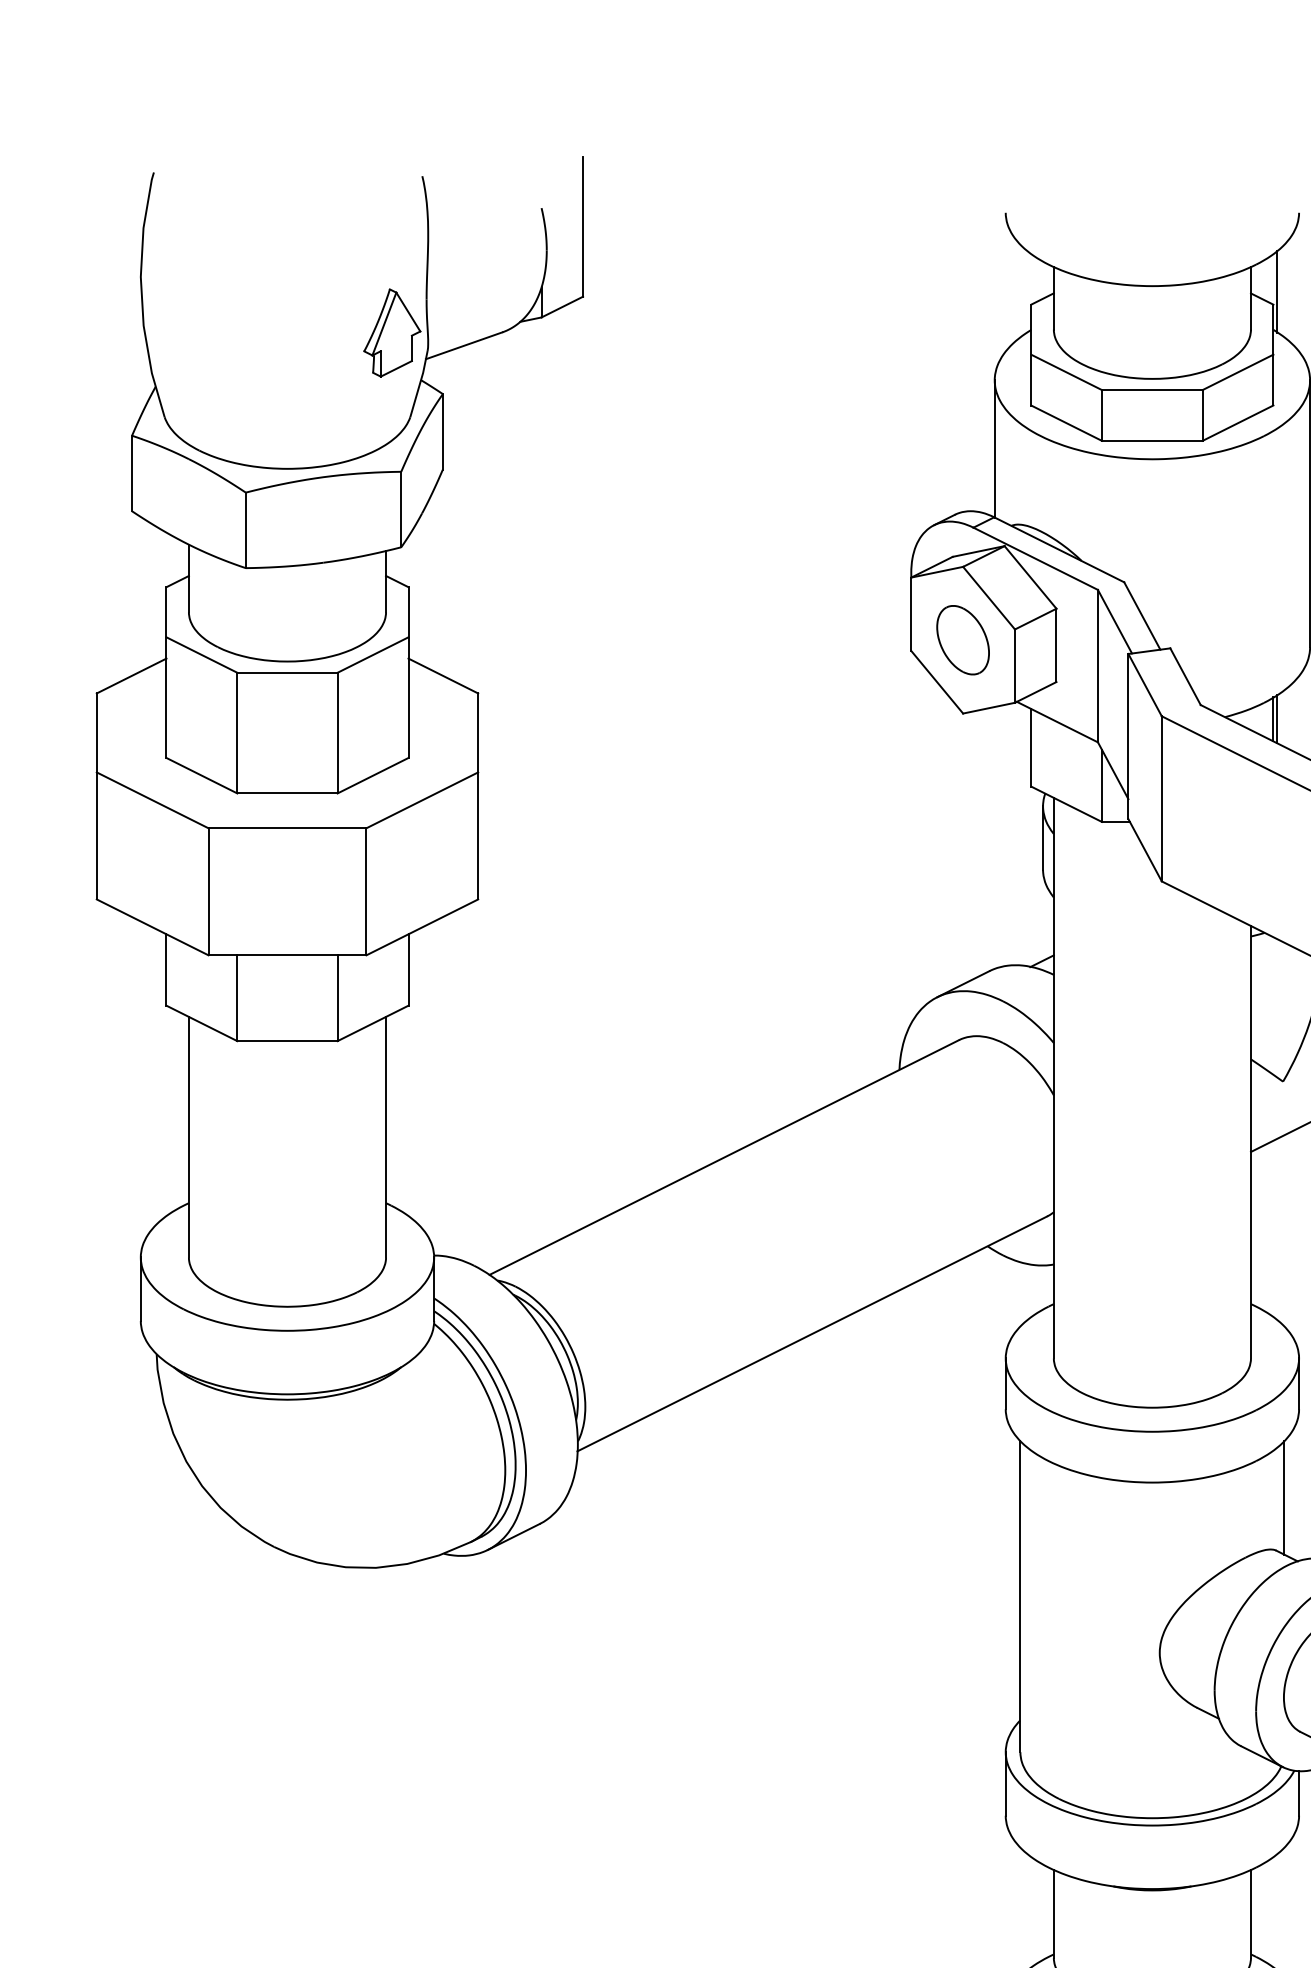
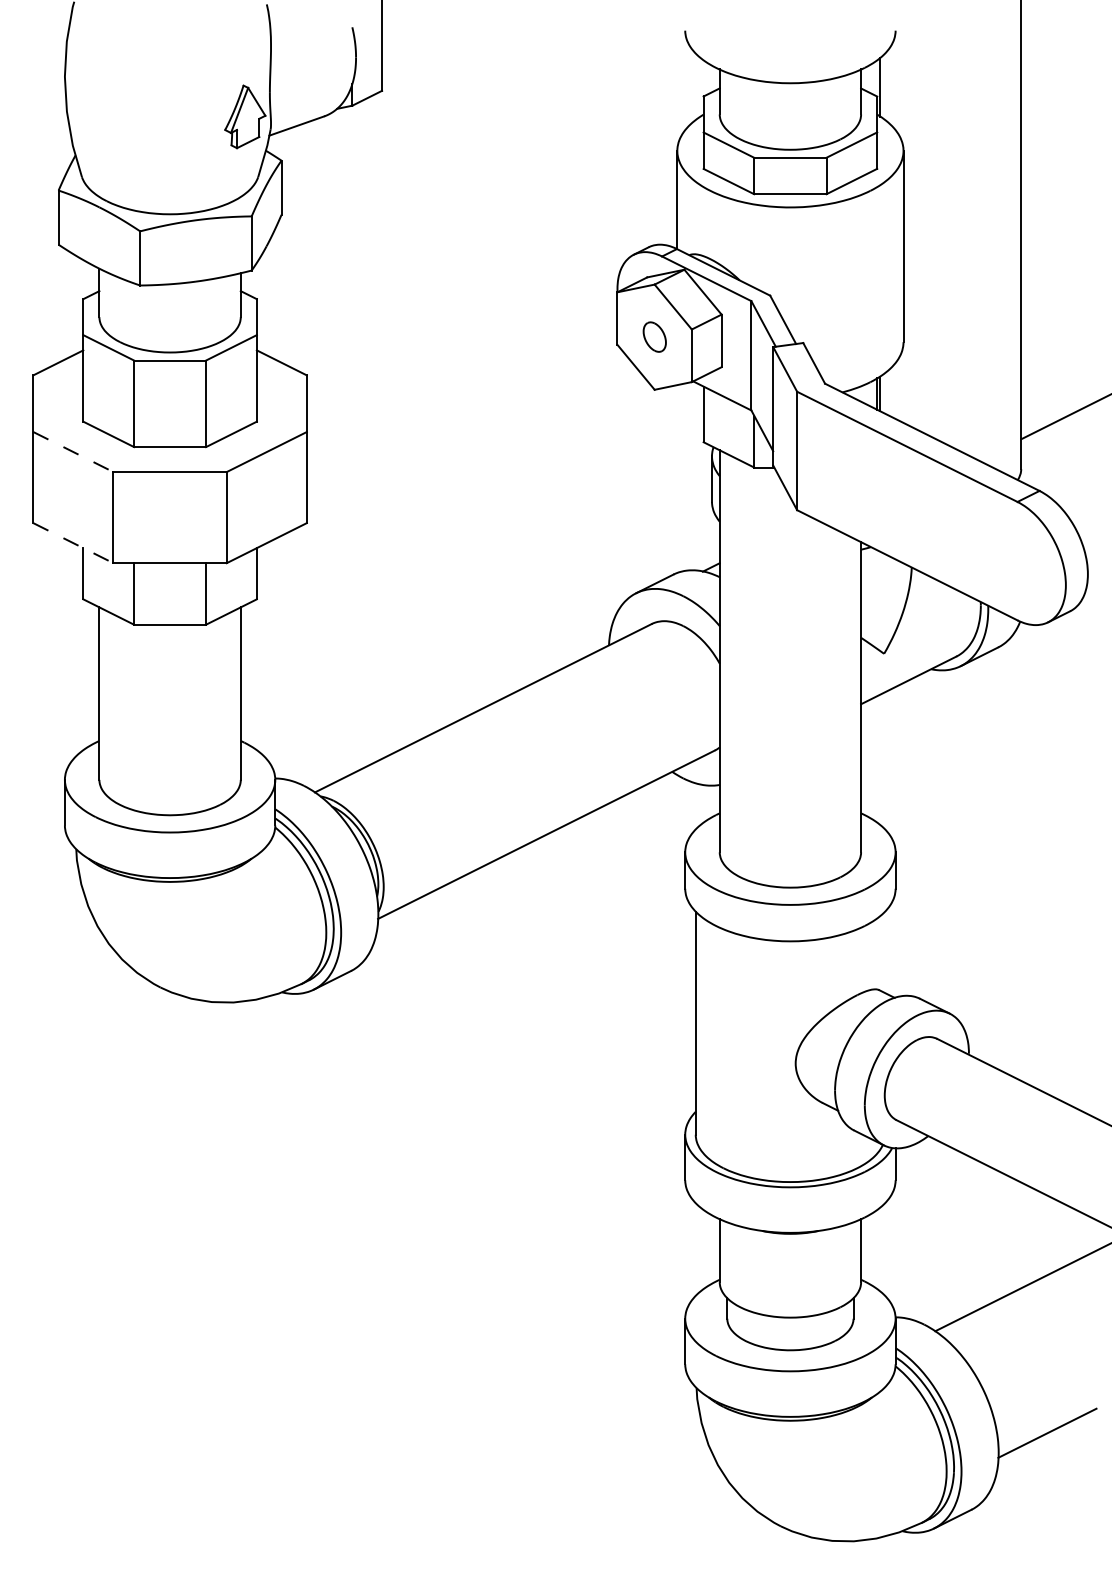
part: (962, 639) -> (654, 336), size x0.6
line: (152, 800) -> (73, 452), solid -> dashed
line: (152, 927) -> (73, 543), solid -> dashed
line: (1284, 1498) -> (885, 952), removed

